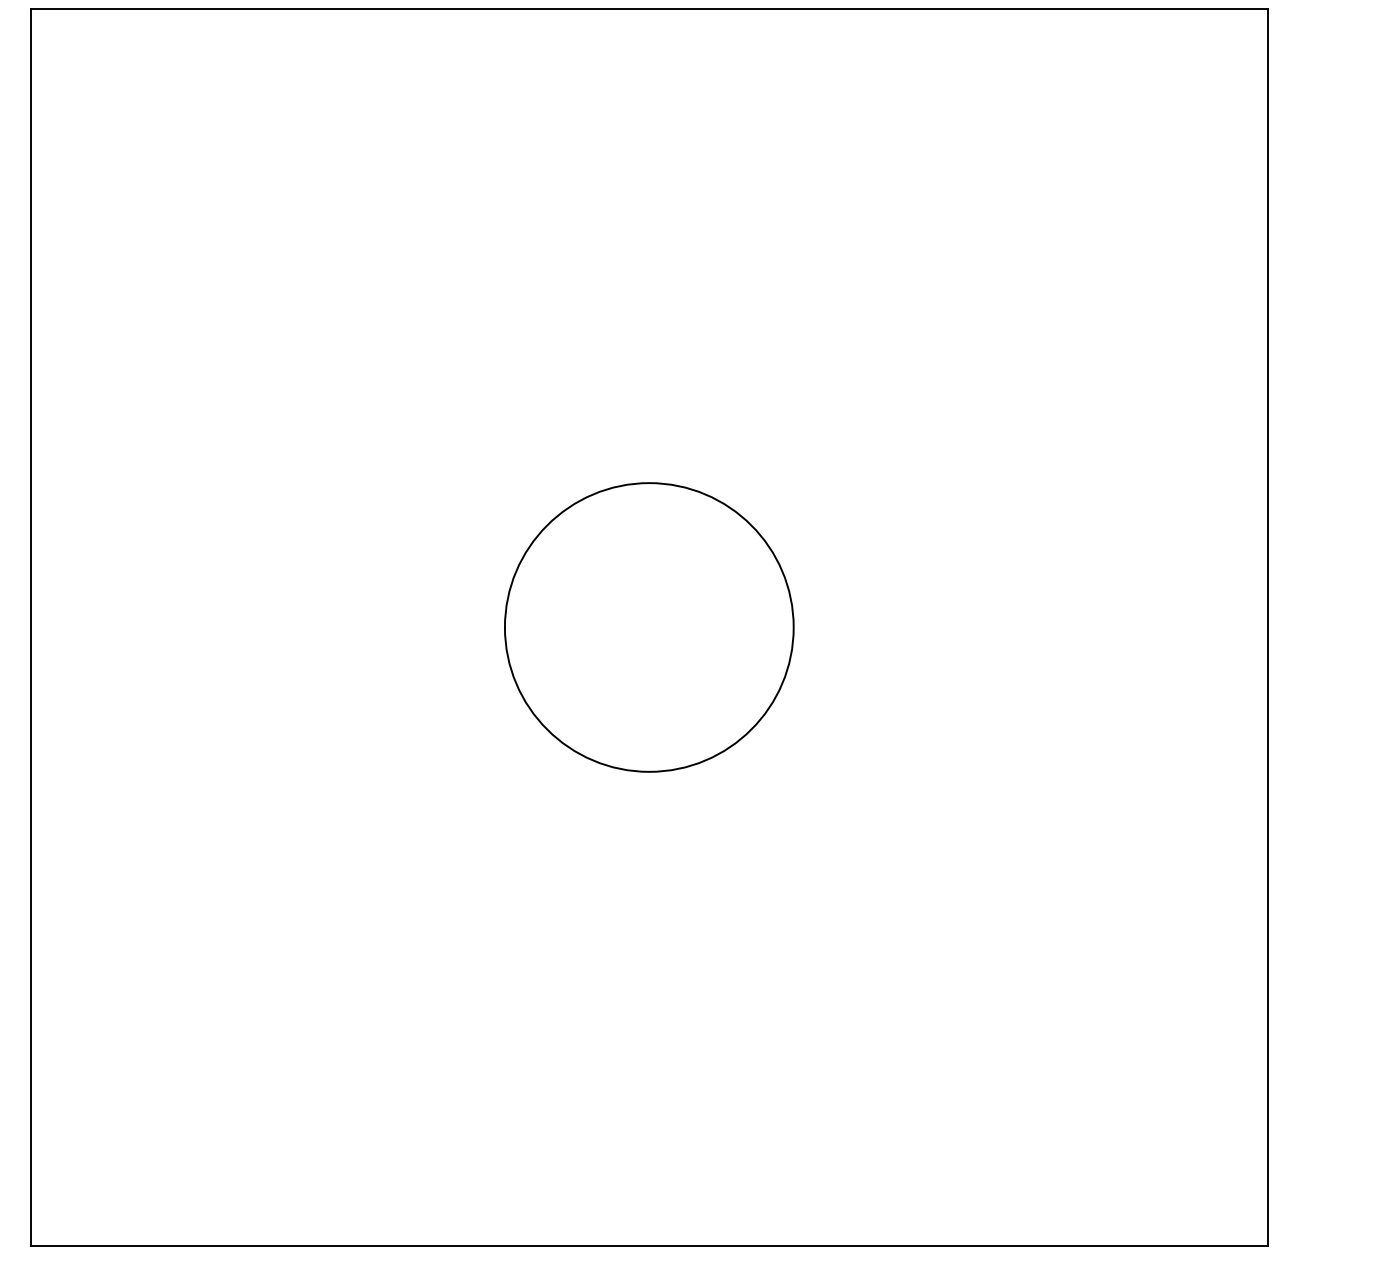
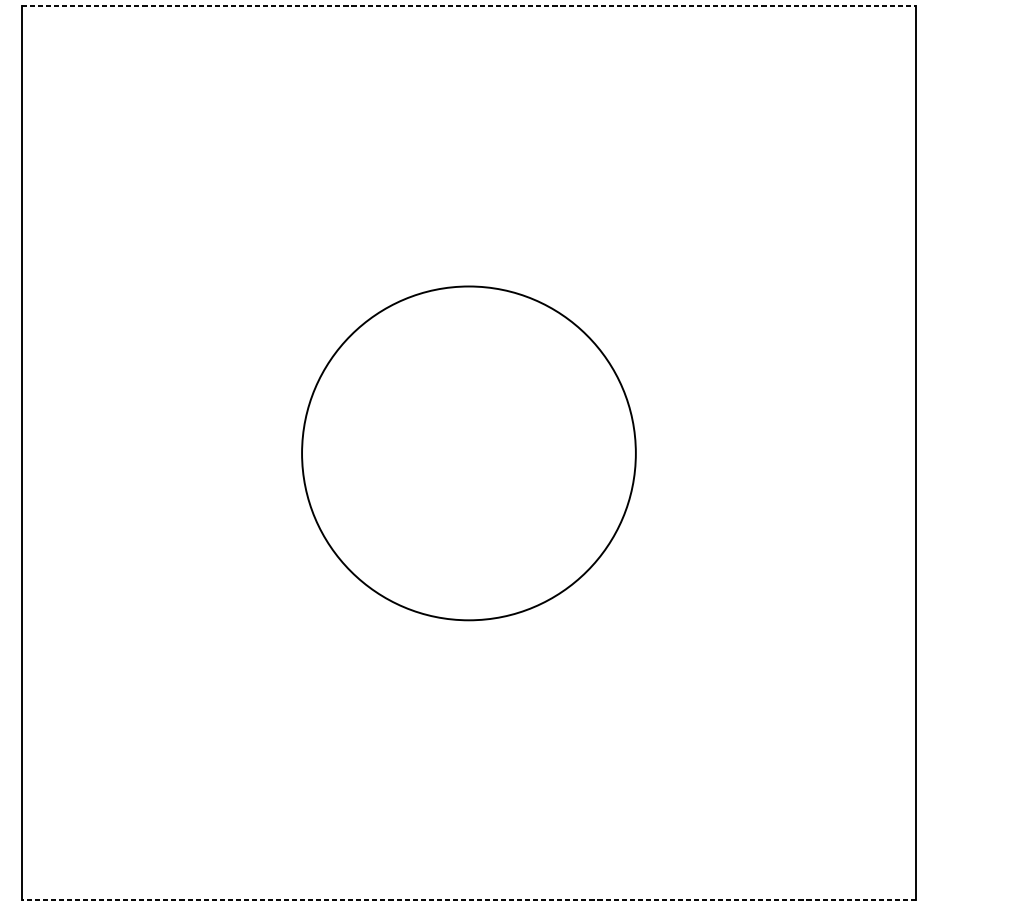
line: (649, 8) -> (469, 6), solid -> dashed
circle: (648, 627) -> (468, 453), size x1.6
line: (649, 1246) -> (469, 900), solid -> dashed

